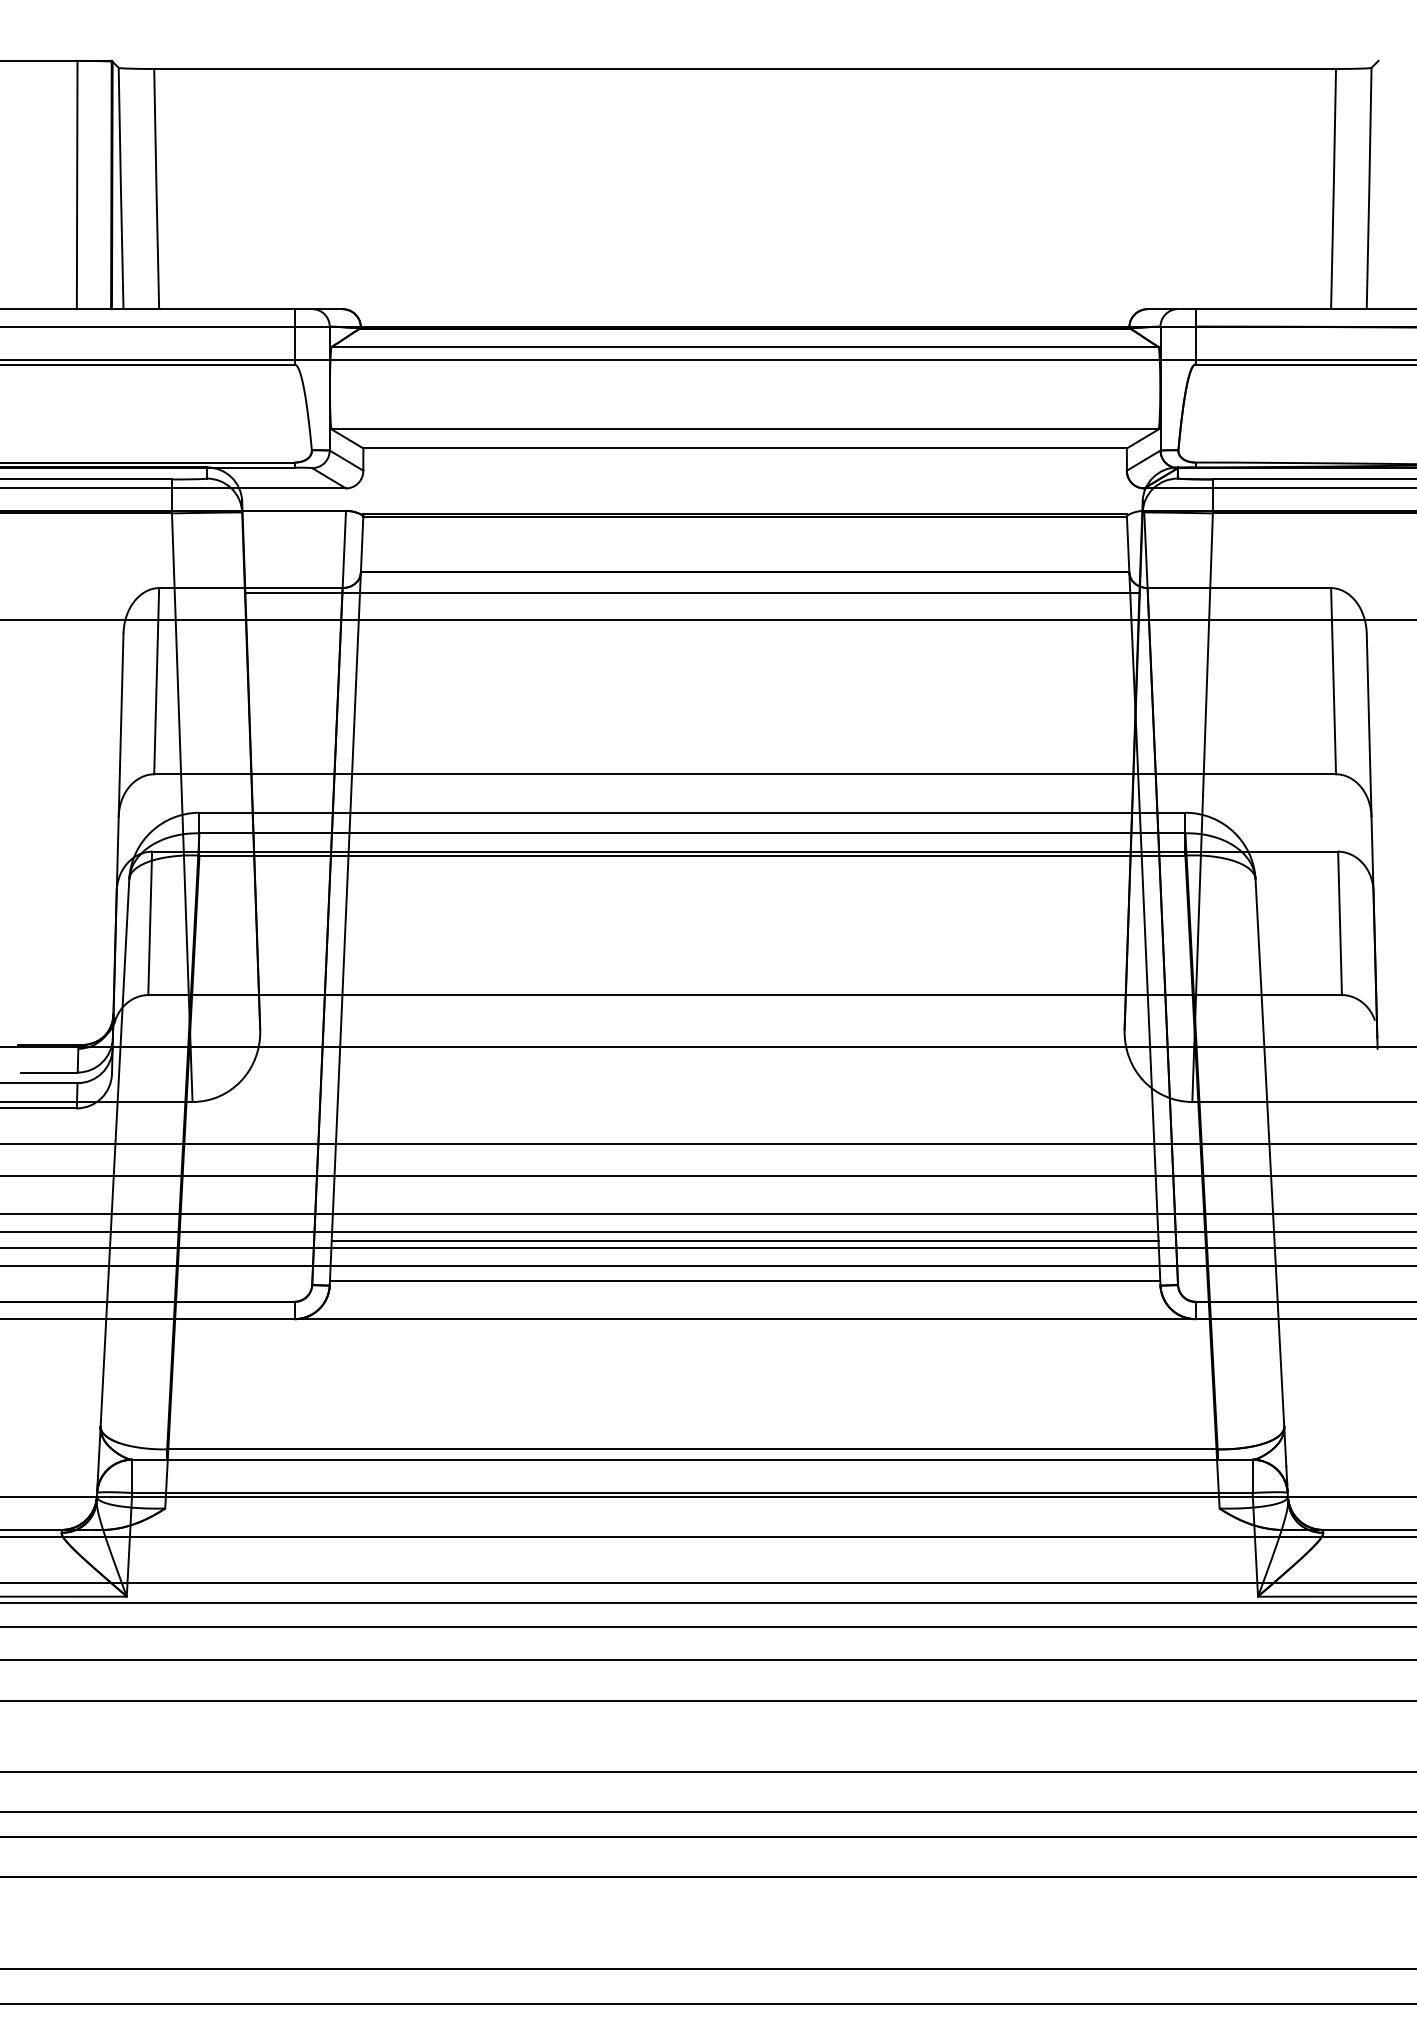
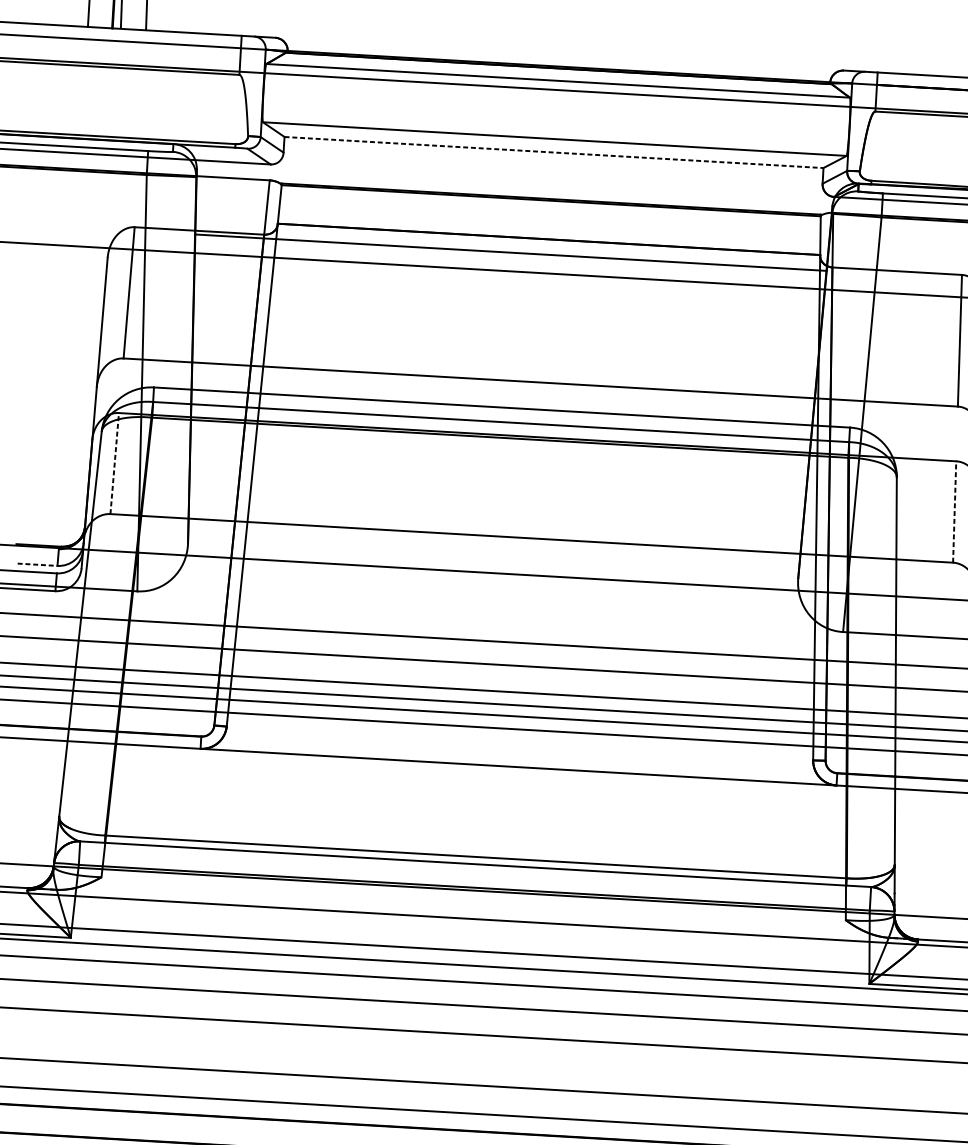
line: (745, 448) -> (554, 152), solid -> dashed
line: (150, 923) -> (114, 463), solid -> dashed
line: (1340, 923) -> (954, 512), solid -> dashed
line: (50, 1072) -> (38, 564), solid -> dashed
line: (744, 1241) -> (521, 712), removed
line: (744, 1281) -> (519, 740), removed

